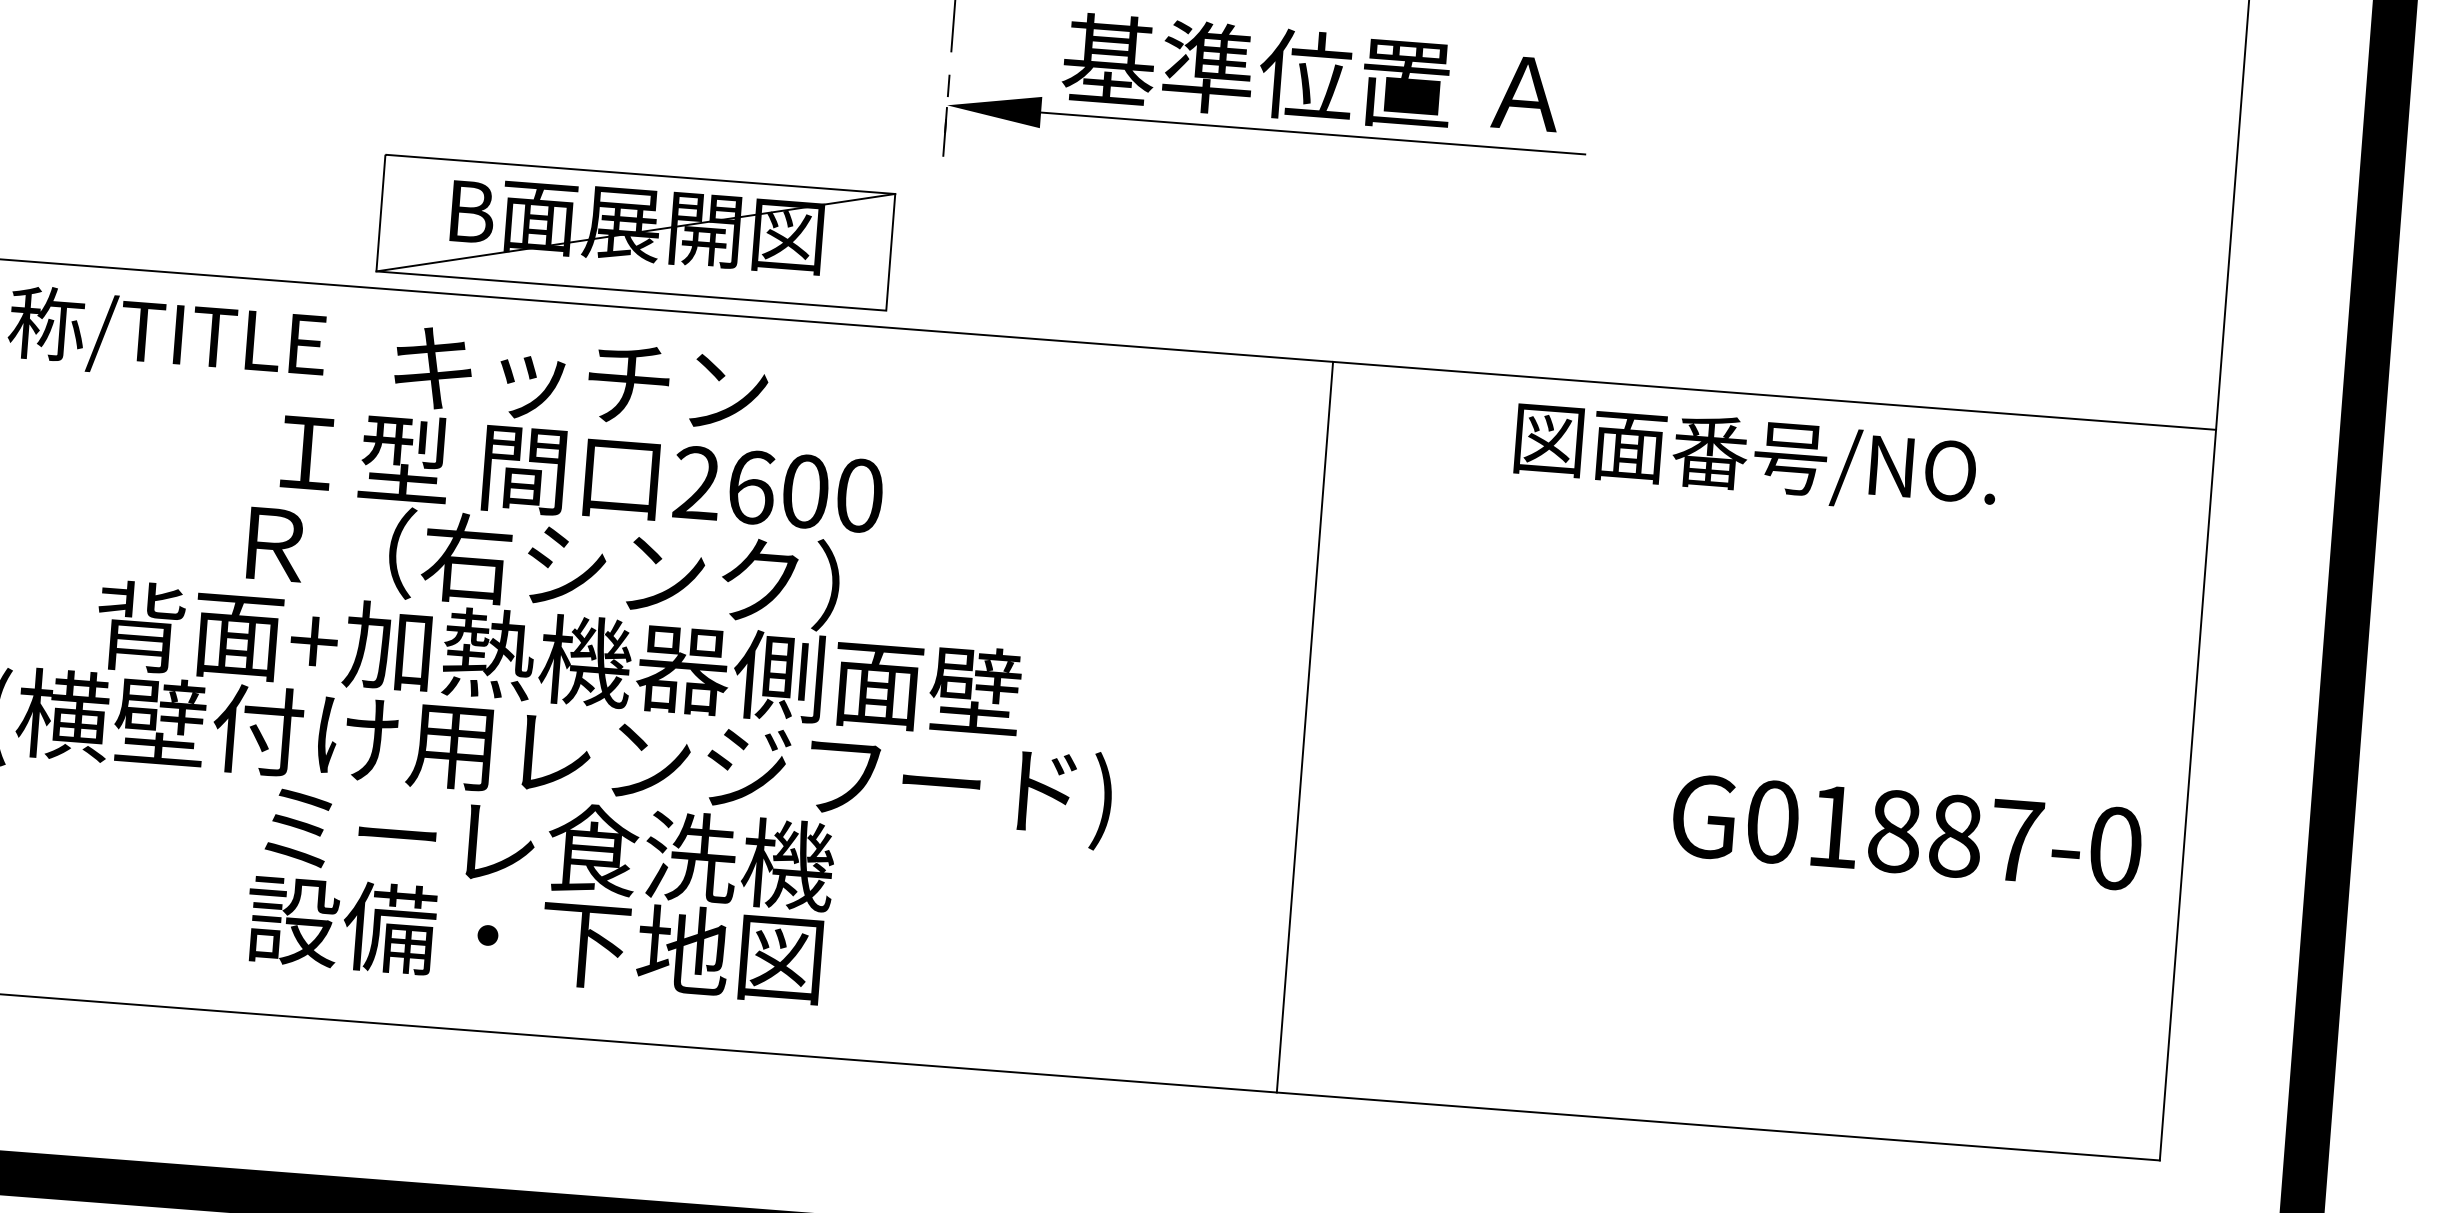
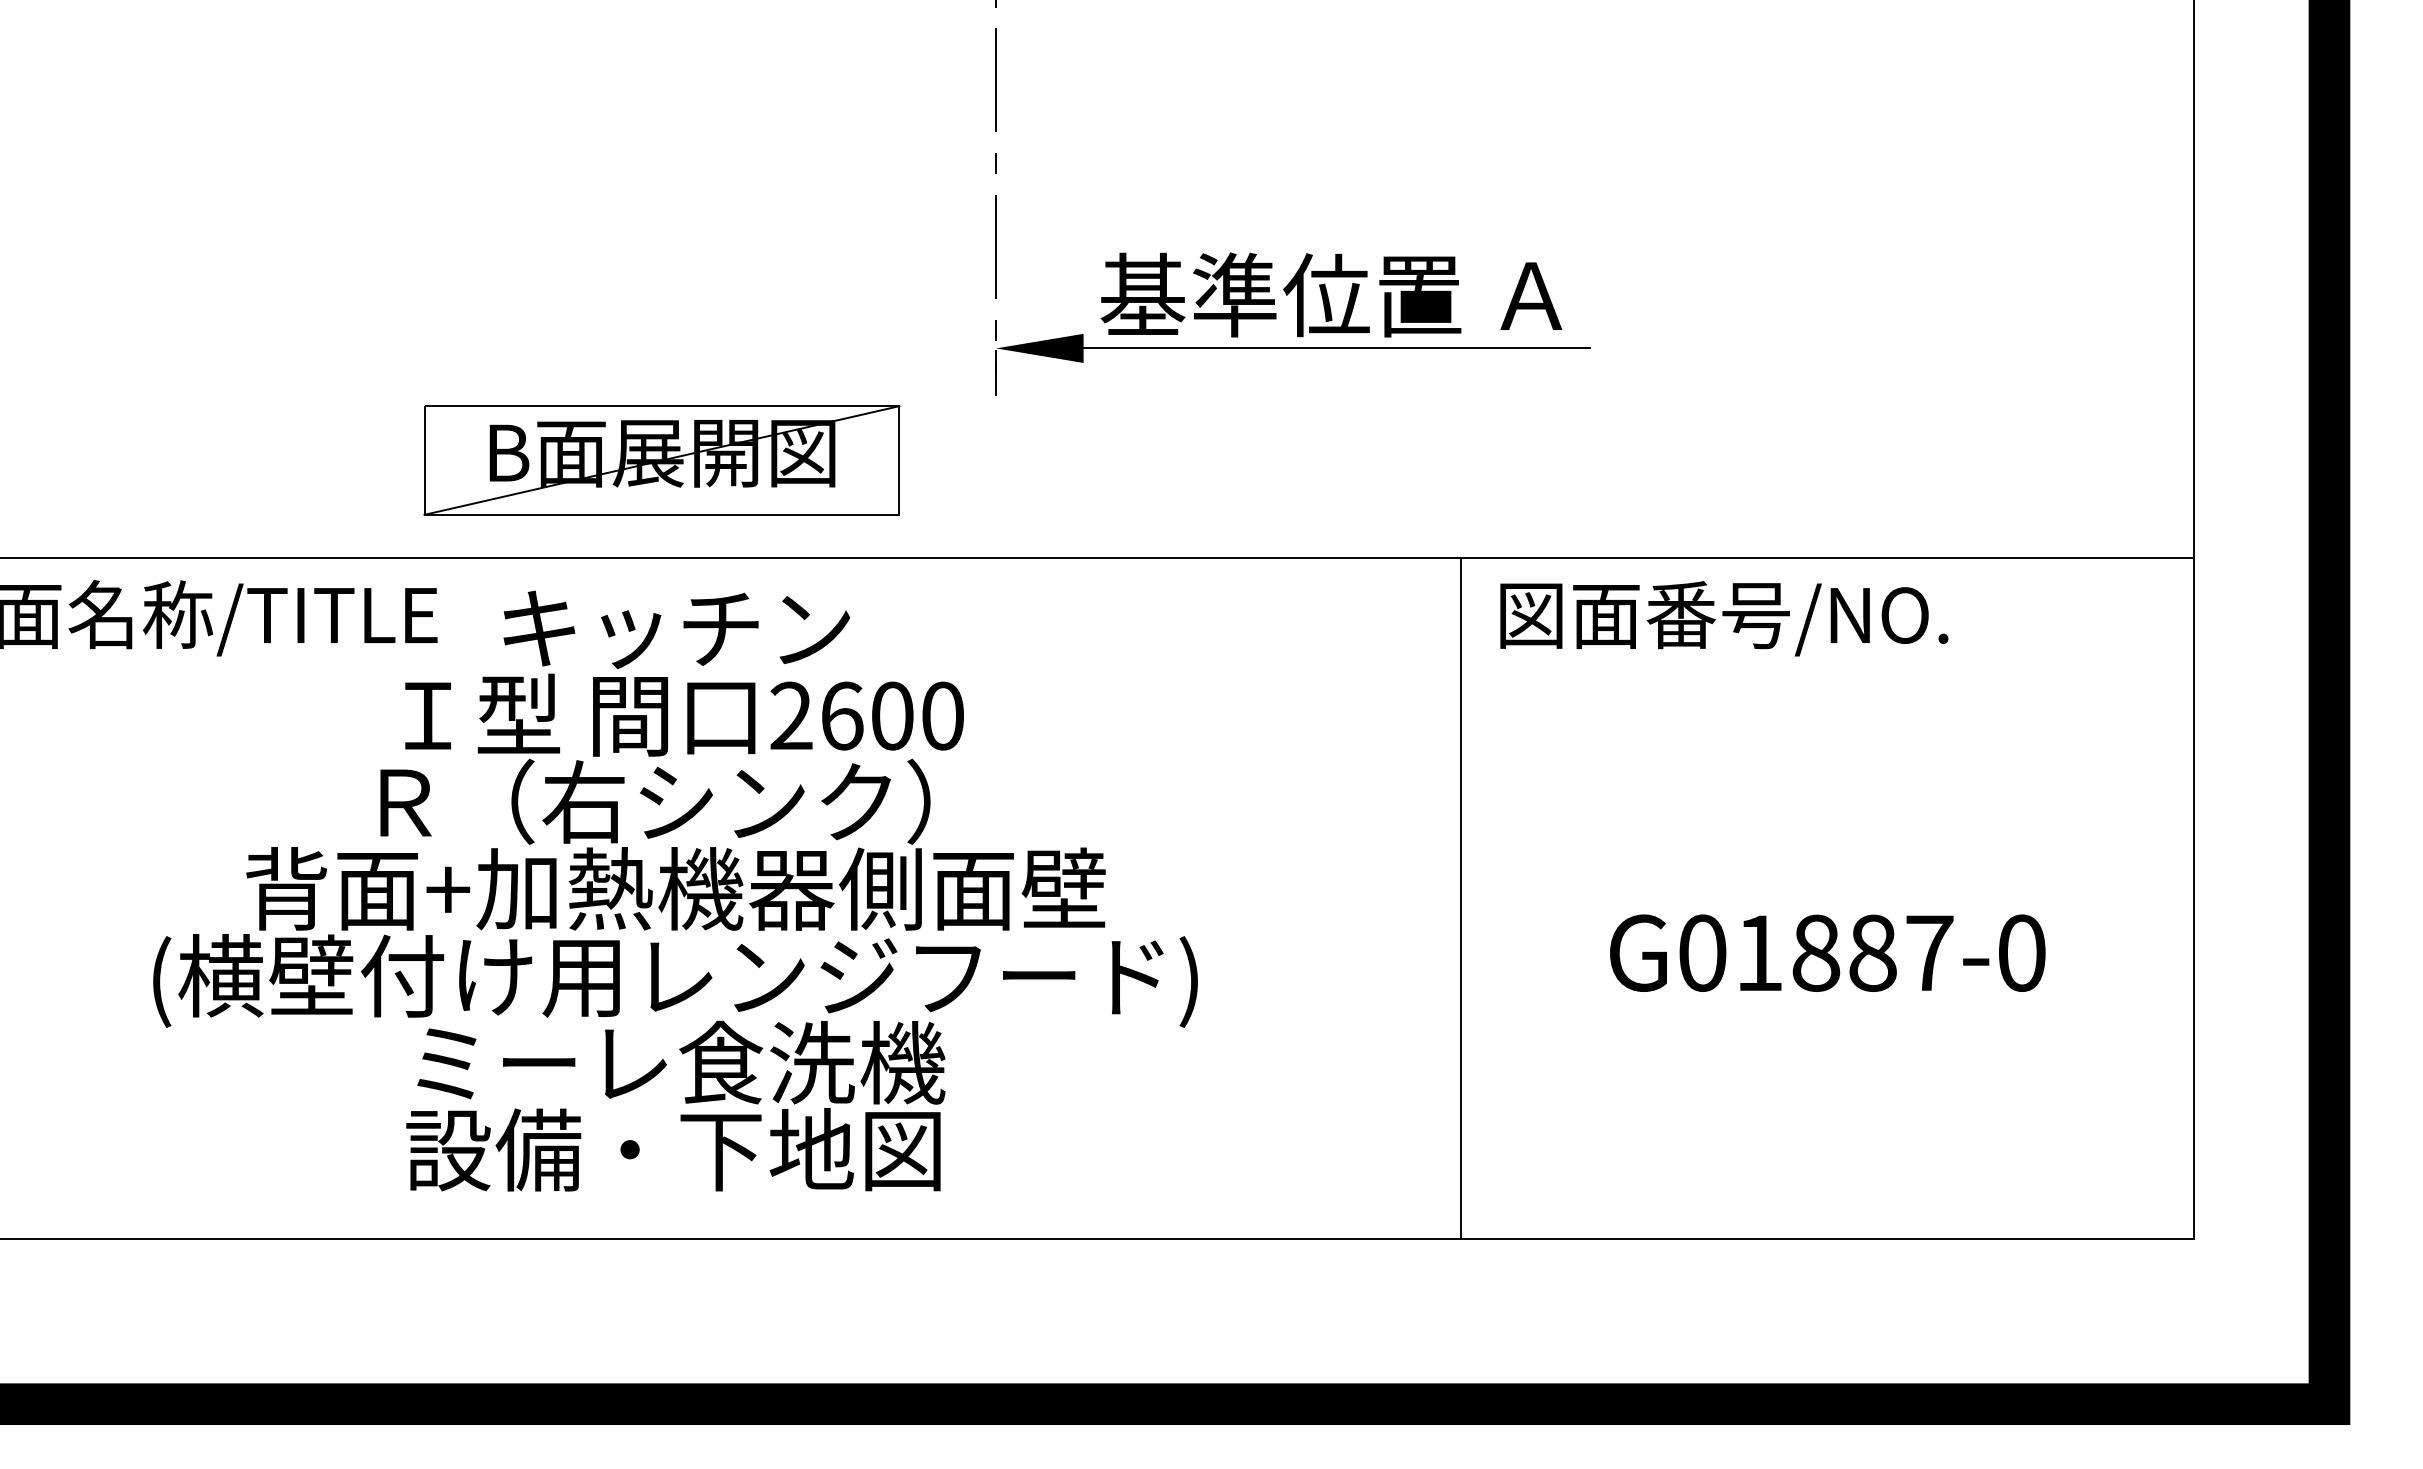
part: (635, 232) -> (661, 460), moved
text: (1756, 459) -> (1724, 618), moved
line: (1304, 727) -> (1460, 898), moved
text: (1906, 831) -> (1827, 952), moved

